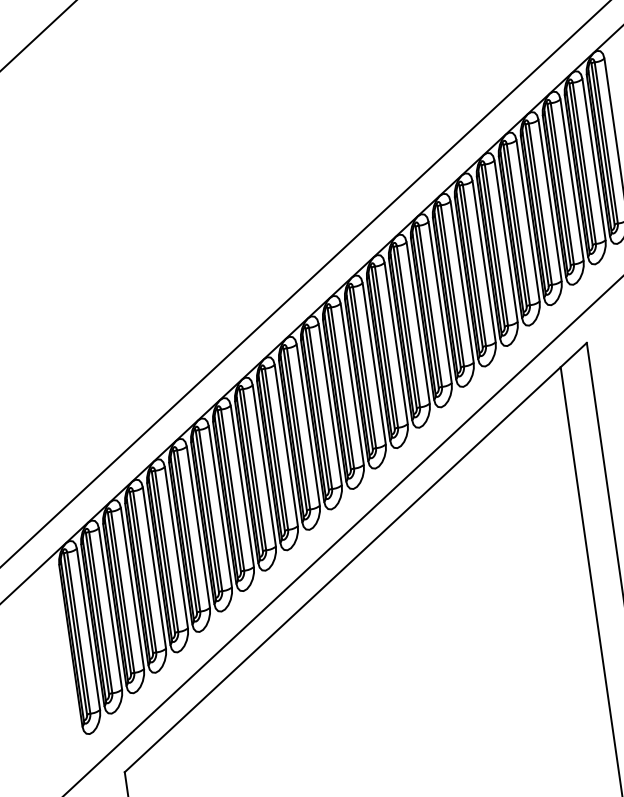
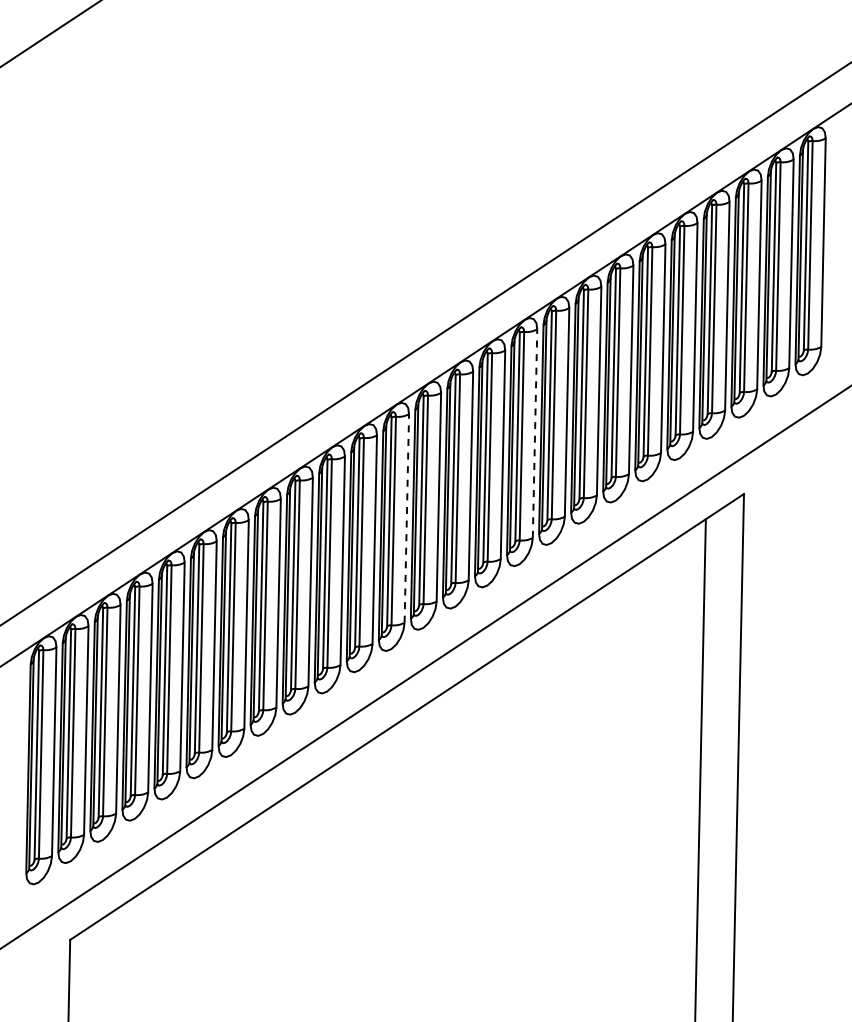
line: (418, 322) -> (535, 433), solid -> dashed
line: (329, 404) -> (406, 517), solid -> dashed

